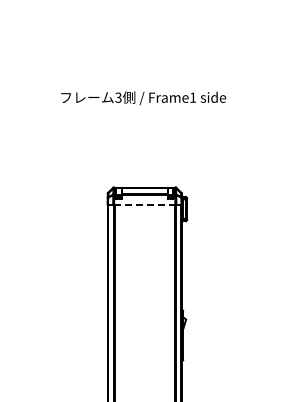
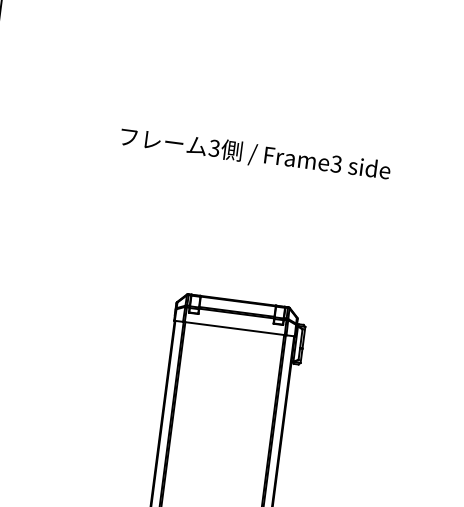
text: (193, 97) -> (337, 163), Frame1 -> Frame3
line: (144, 204) -> (234, 328), dashed -> solid

